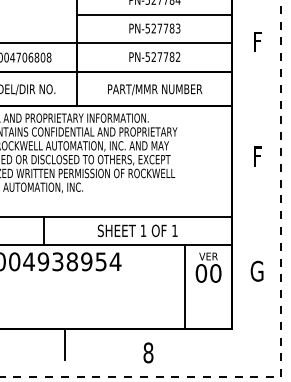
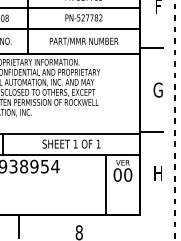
line: (247, 99) -> (151, 48), added
text: (256, 156) -> (157, 90), F -> G
line: (247, 213) -> (151, 131), added
text: (256, 270) -> (157, 172), G -> H

